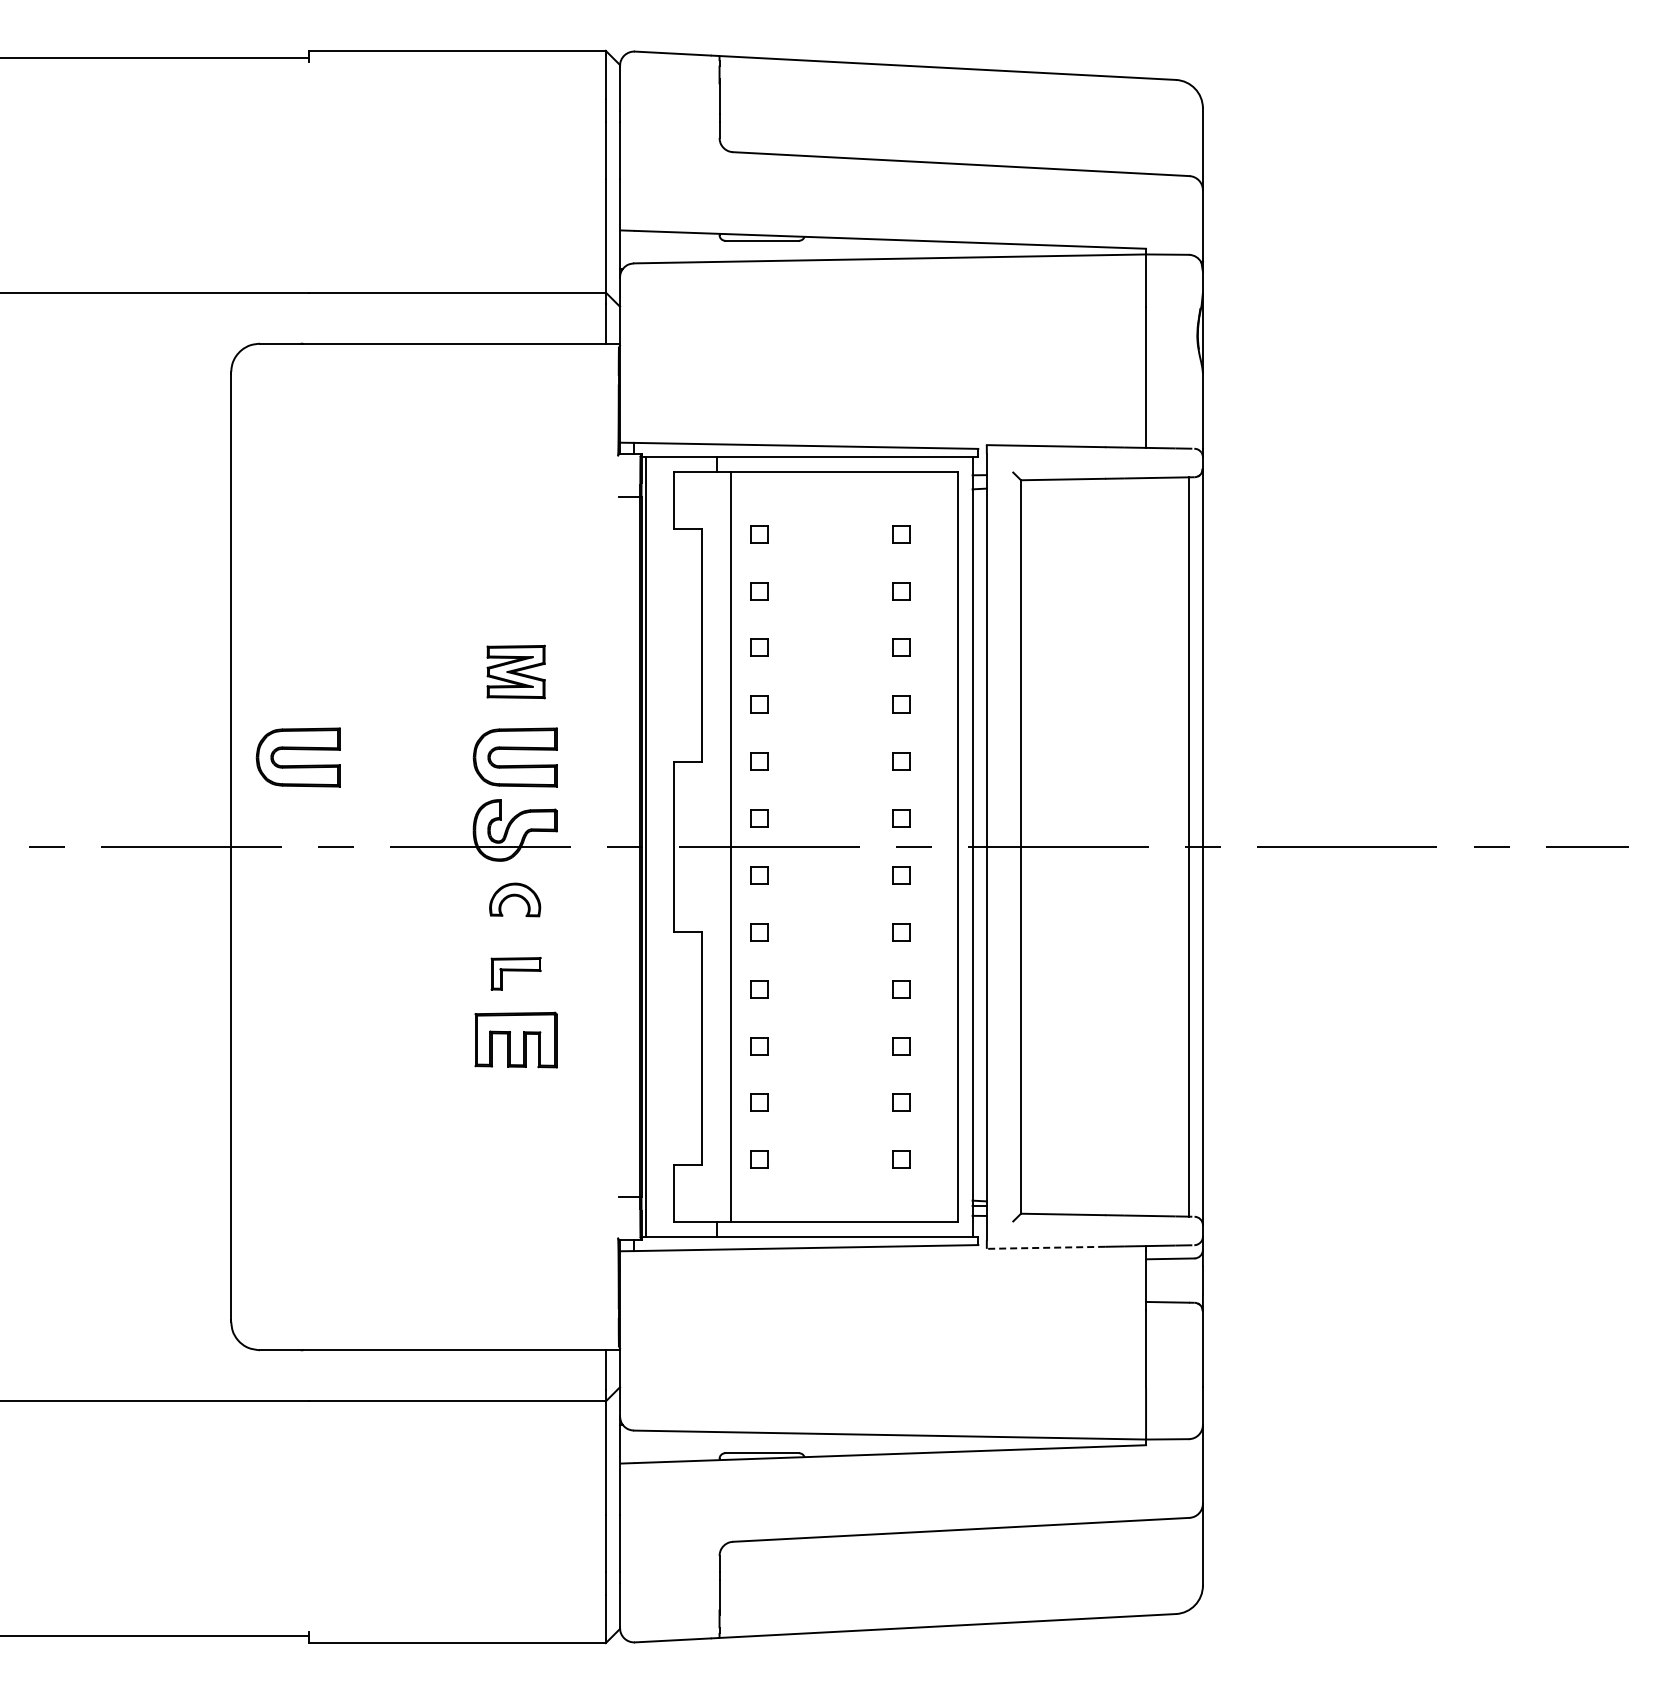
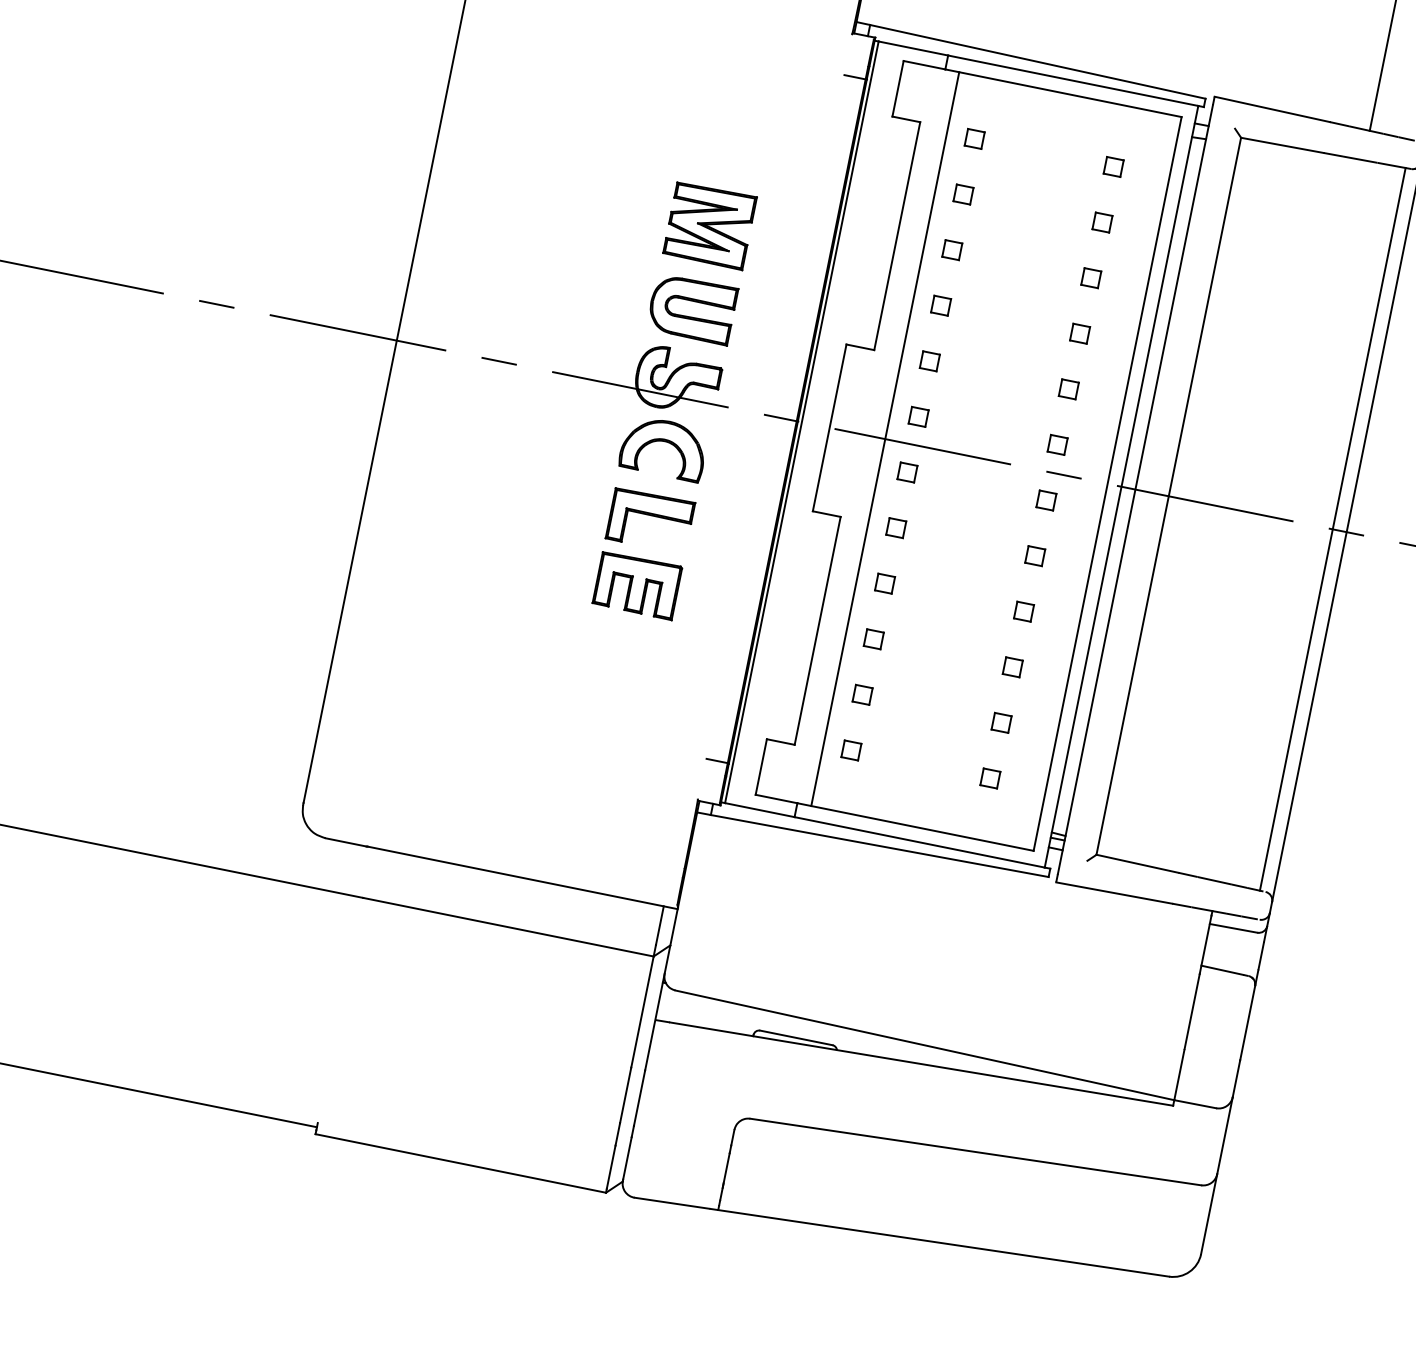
part: (515, 671) -> (709, 225), size x1.43
part: (297, 750) -> (480, 259), removed
part: (514, 899) -> (663, 447), size x1.67
part: (515, 973) -> (649, 520), size x1.67
line: (1045, 1247) -> (1113, 892), dashed -> solid

